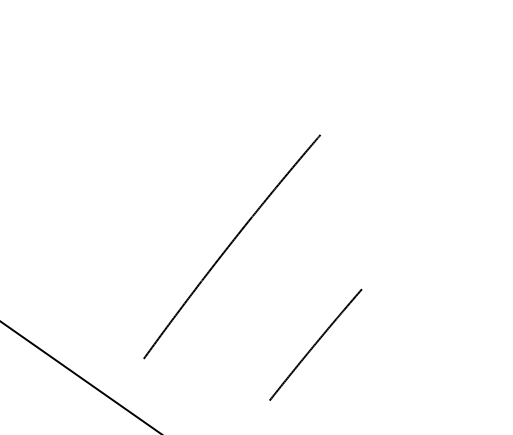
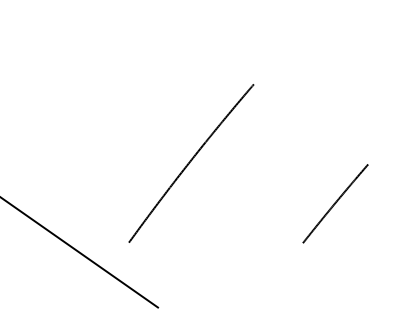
line: (315, 344) -> (335, 203), moved

